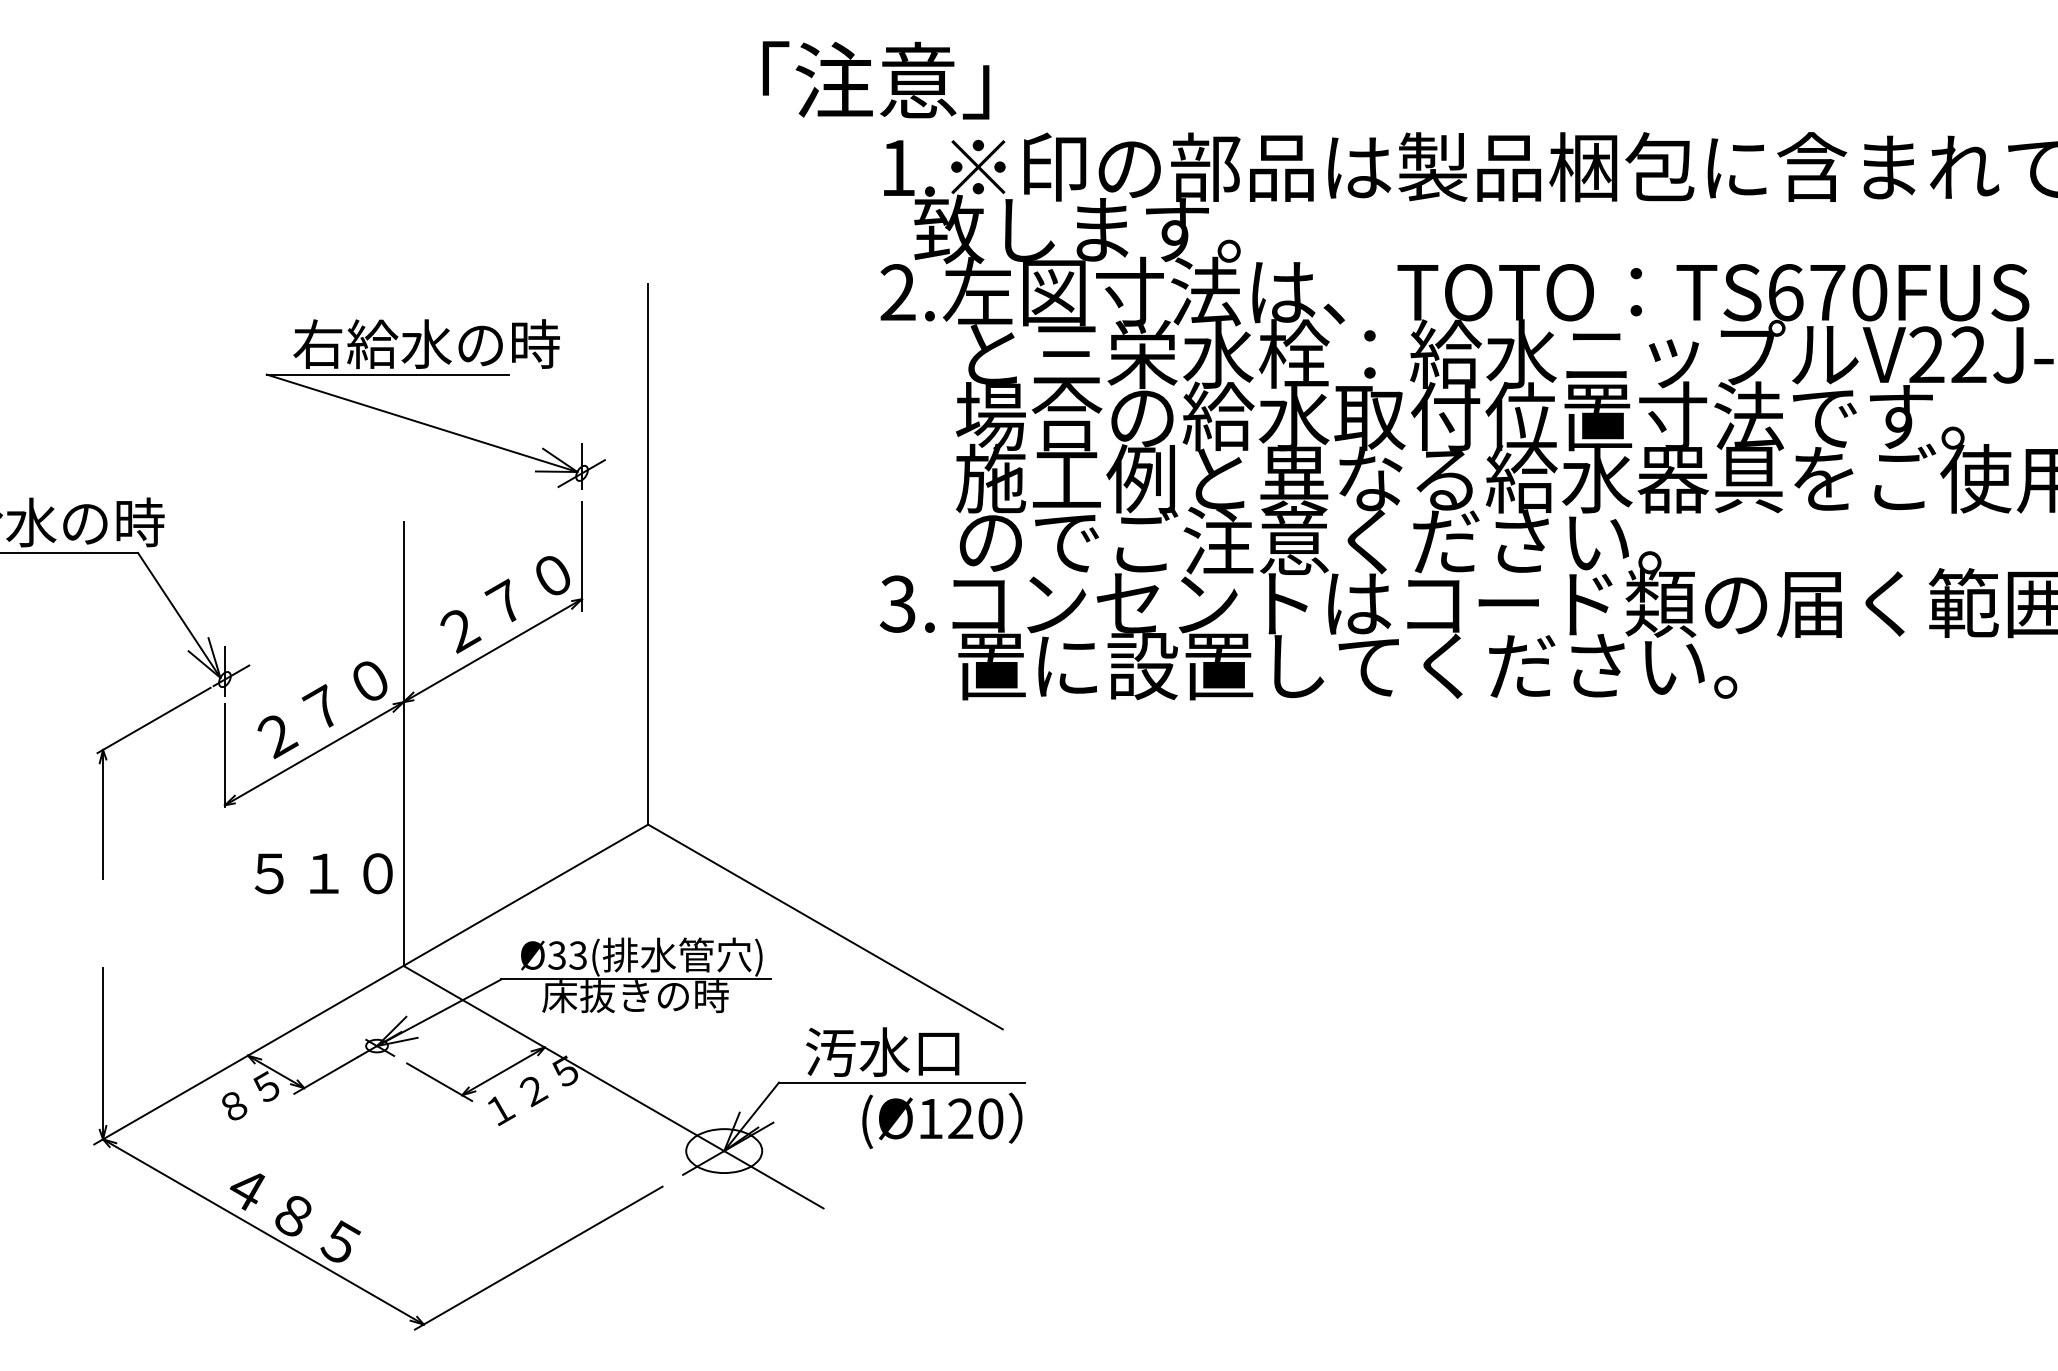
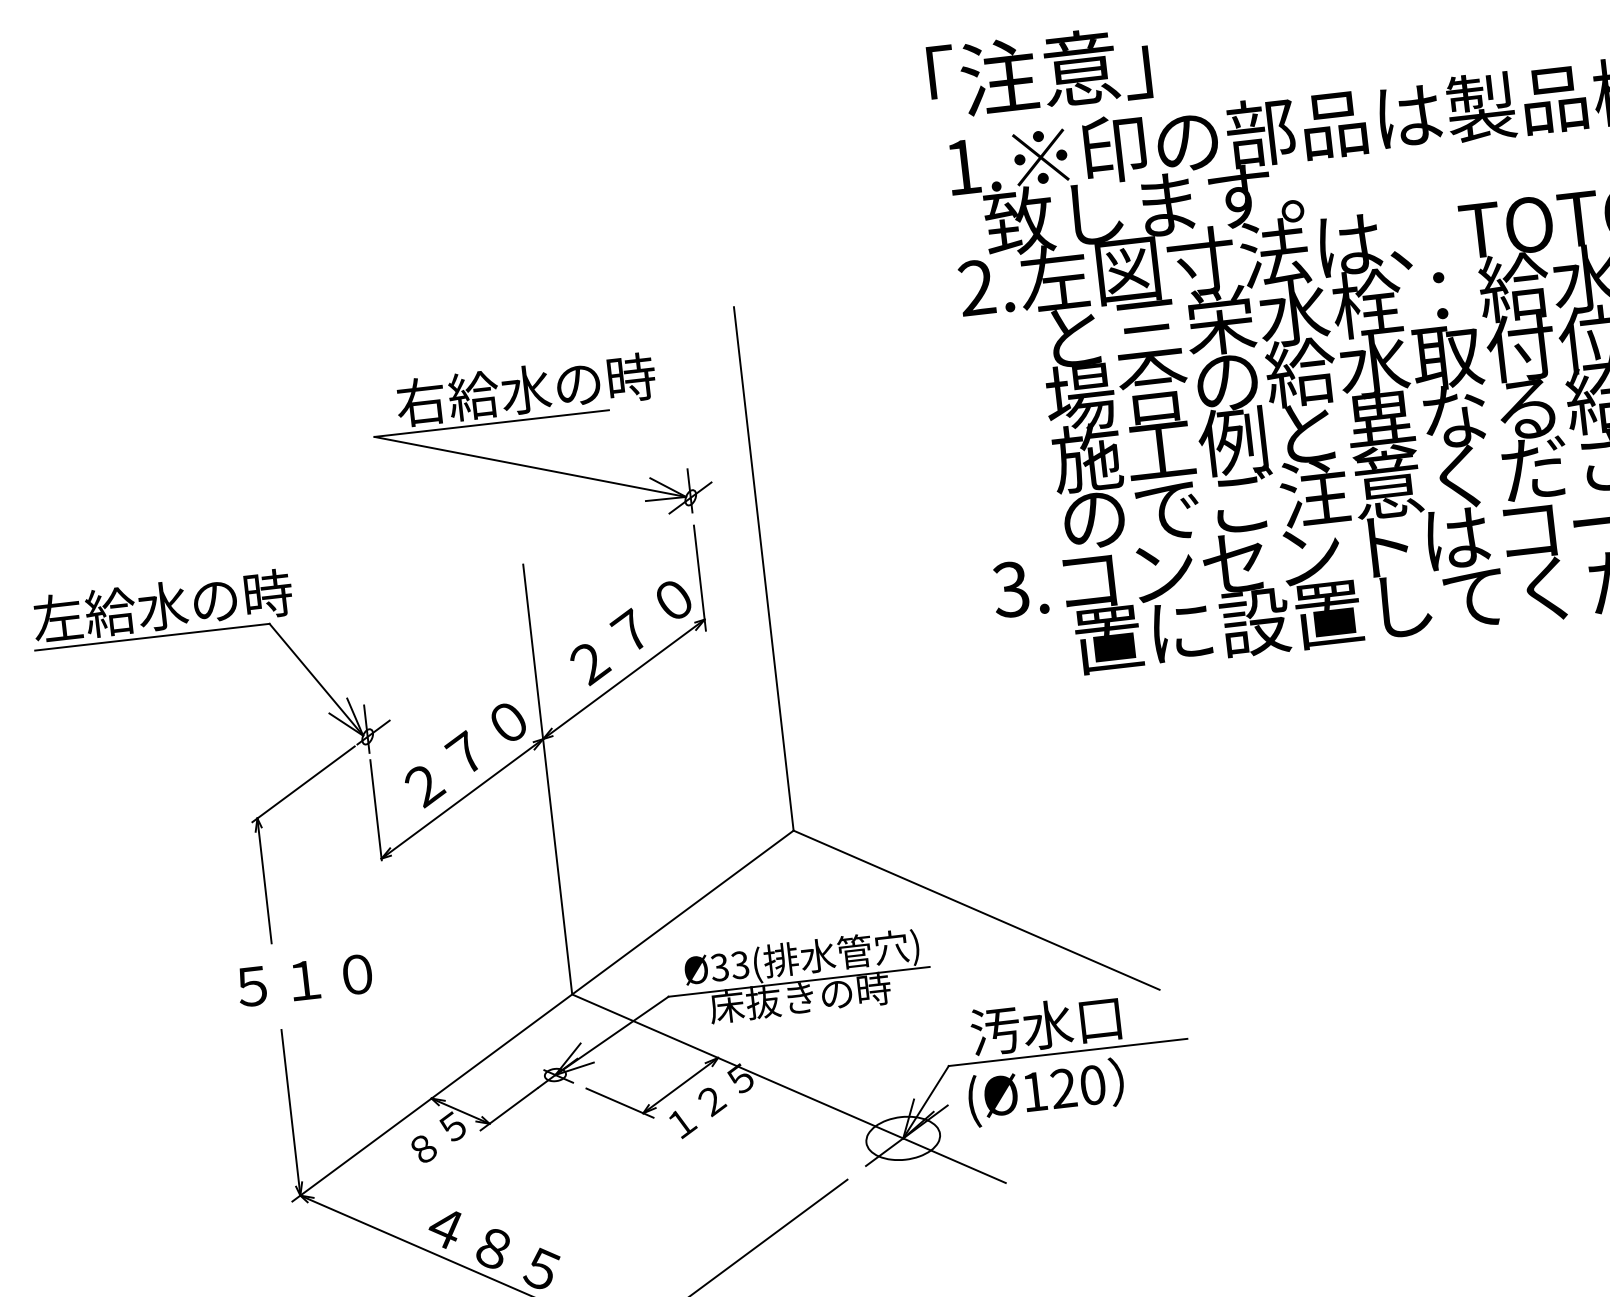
text: (875, 80) -> (1039, 72), moved
text: (323, 873) -> (304, 980), moved
text: (942, 1120) -> (1046, 1092), moved

